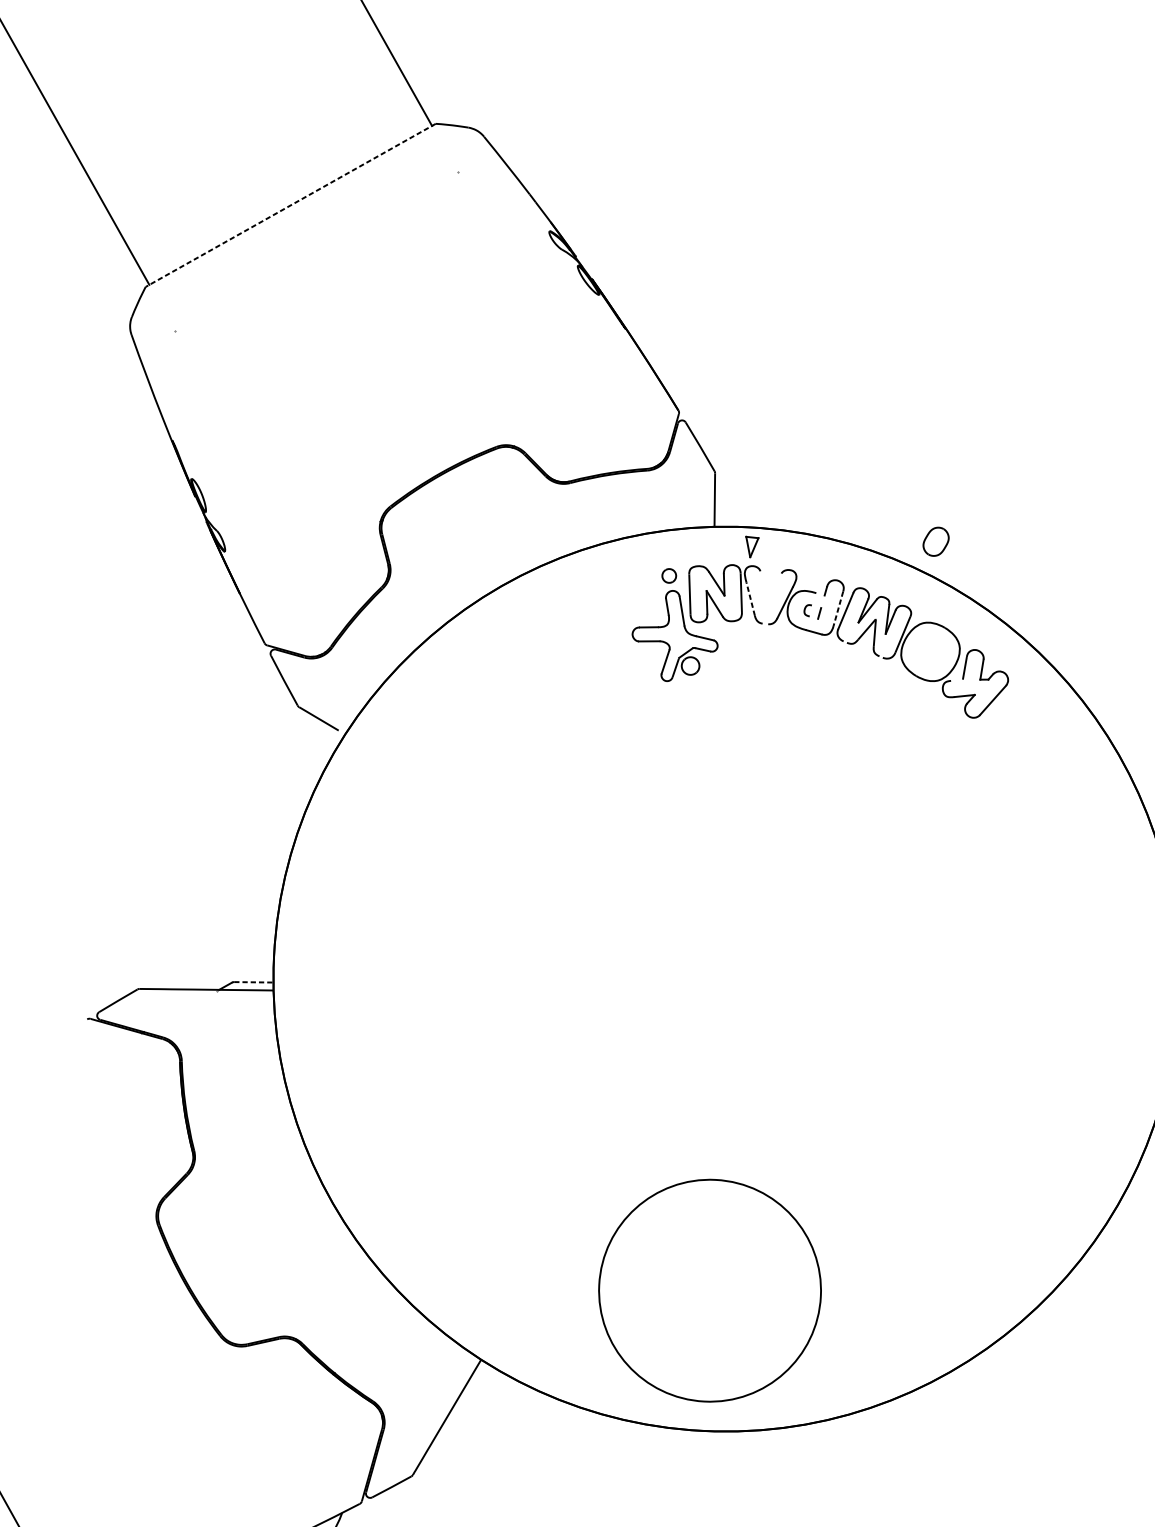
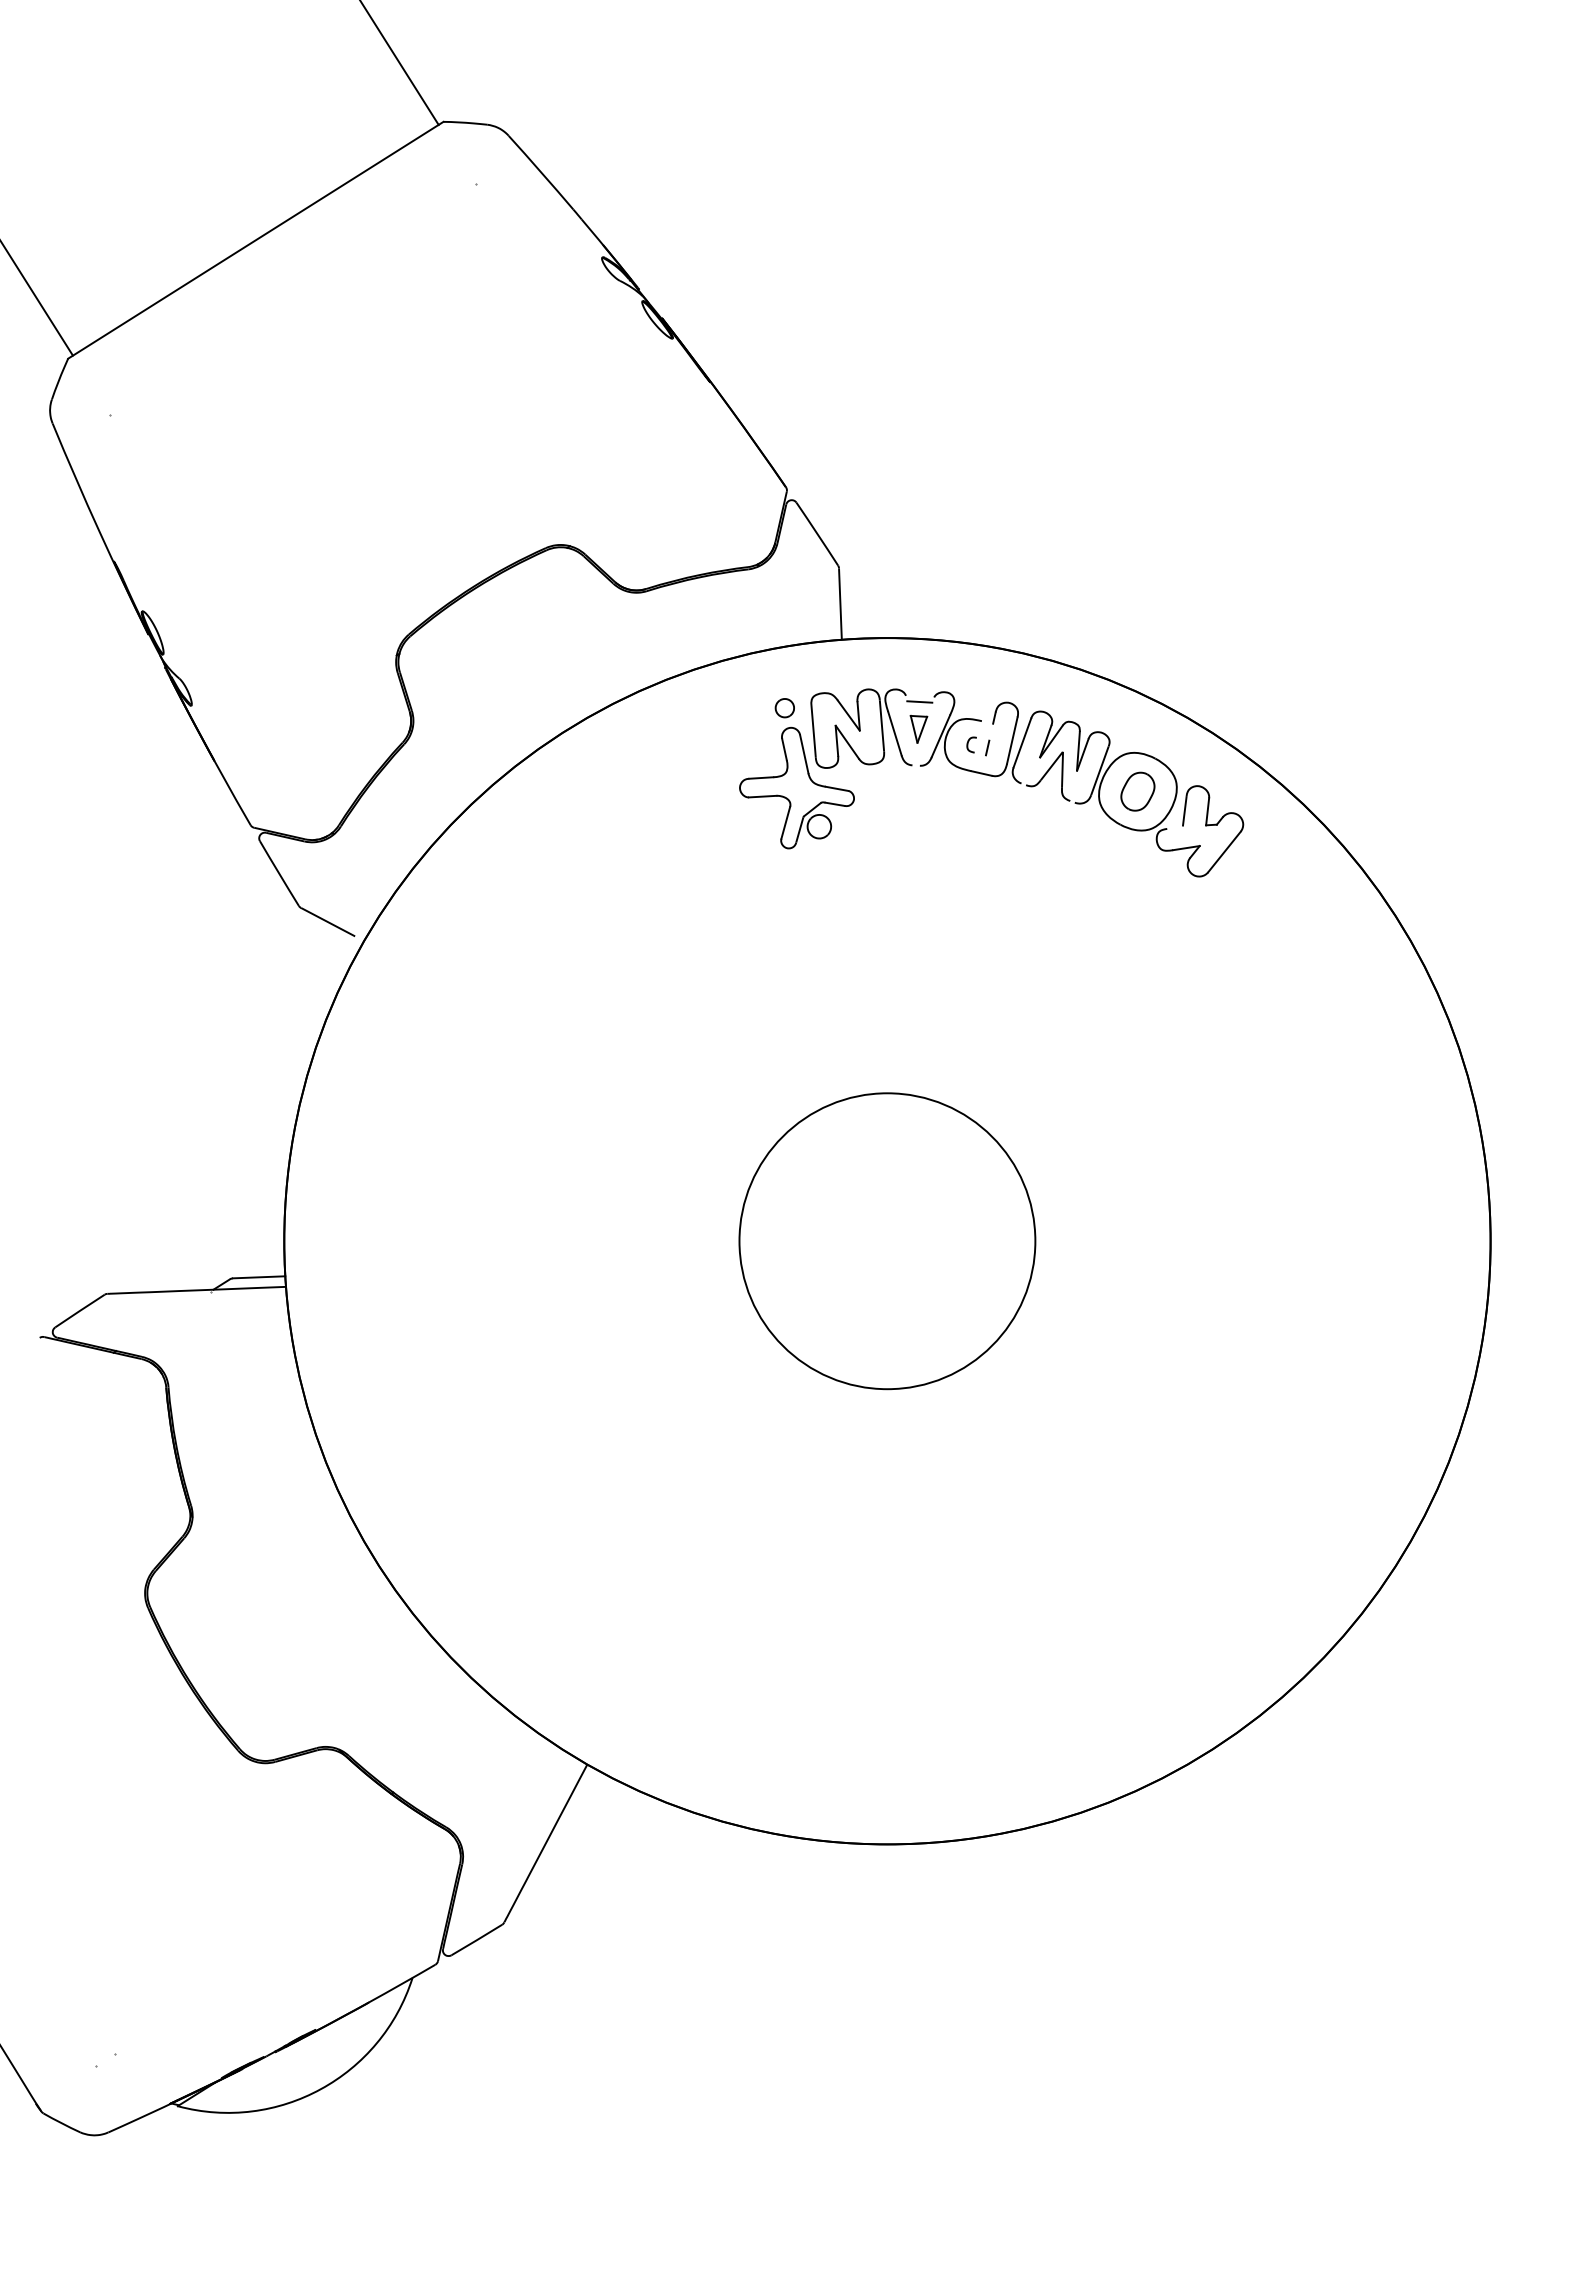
line: (290, 205) -> (255, 240), dashed -> solid
part: (935, 541) -> (1137, 791), moved
part: (751, 547) -> (918, 729), moved
line: (770, 576) -> (919, 701), added
line: (750, 599) -> (894, 733), dashed -> solid
line: (838, 608) -> (1012, 740), dashed -> solid
line: (254, 982) -> (259, 1277), dashed -> solid
circle: (710, 1290) -> (887, 1241), moved

